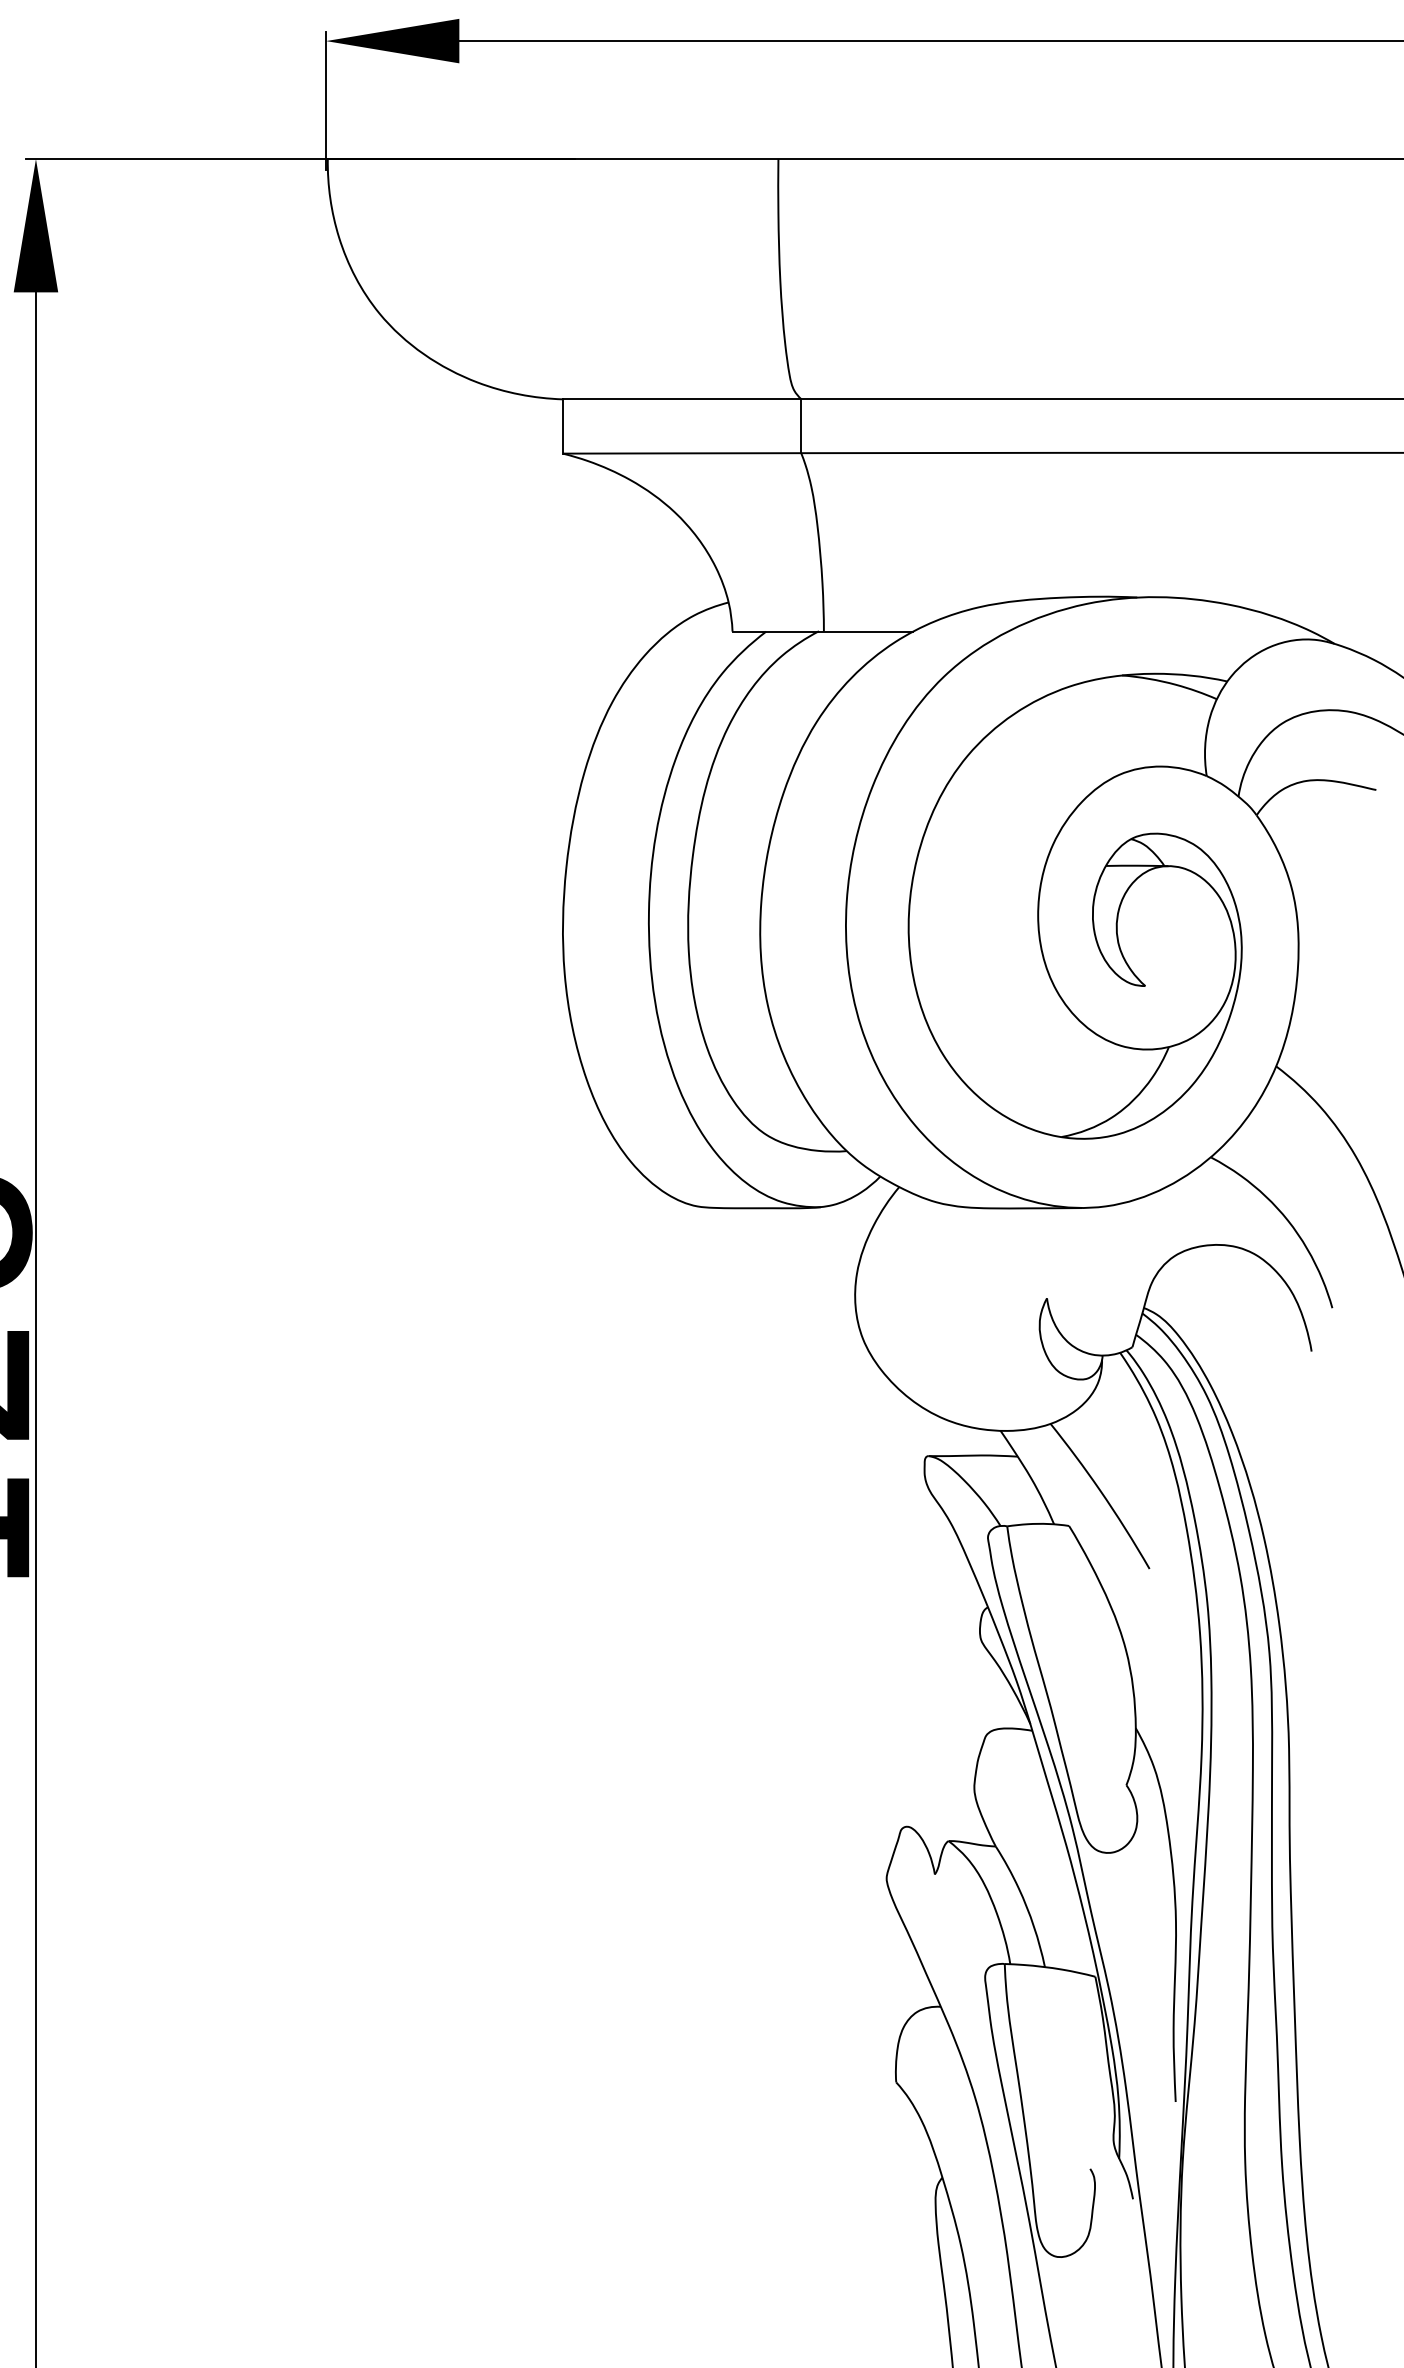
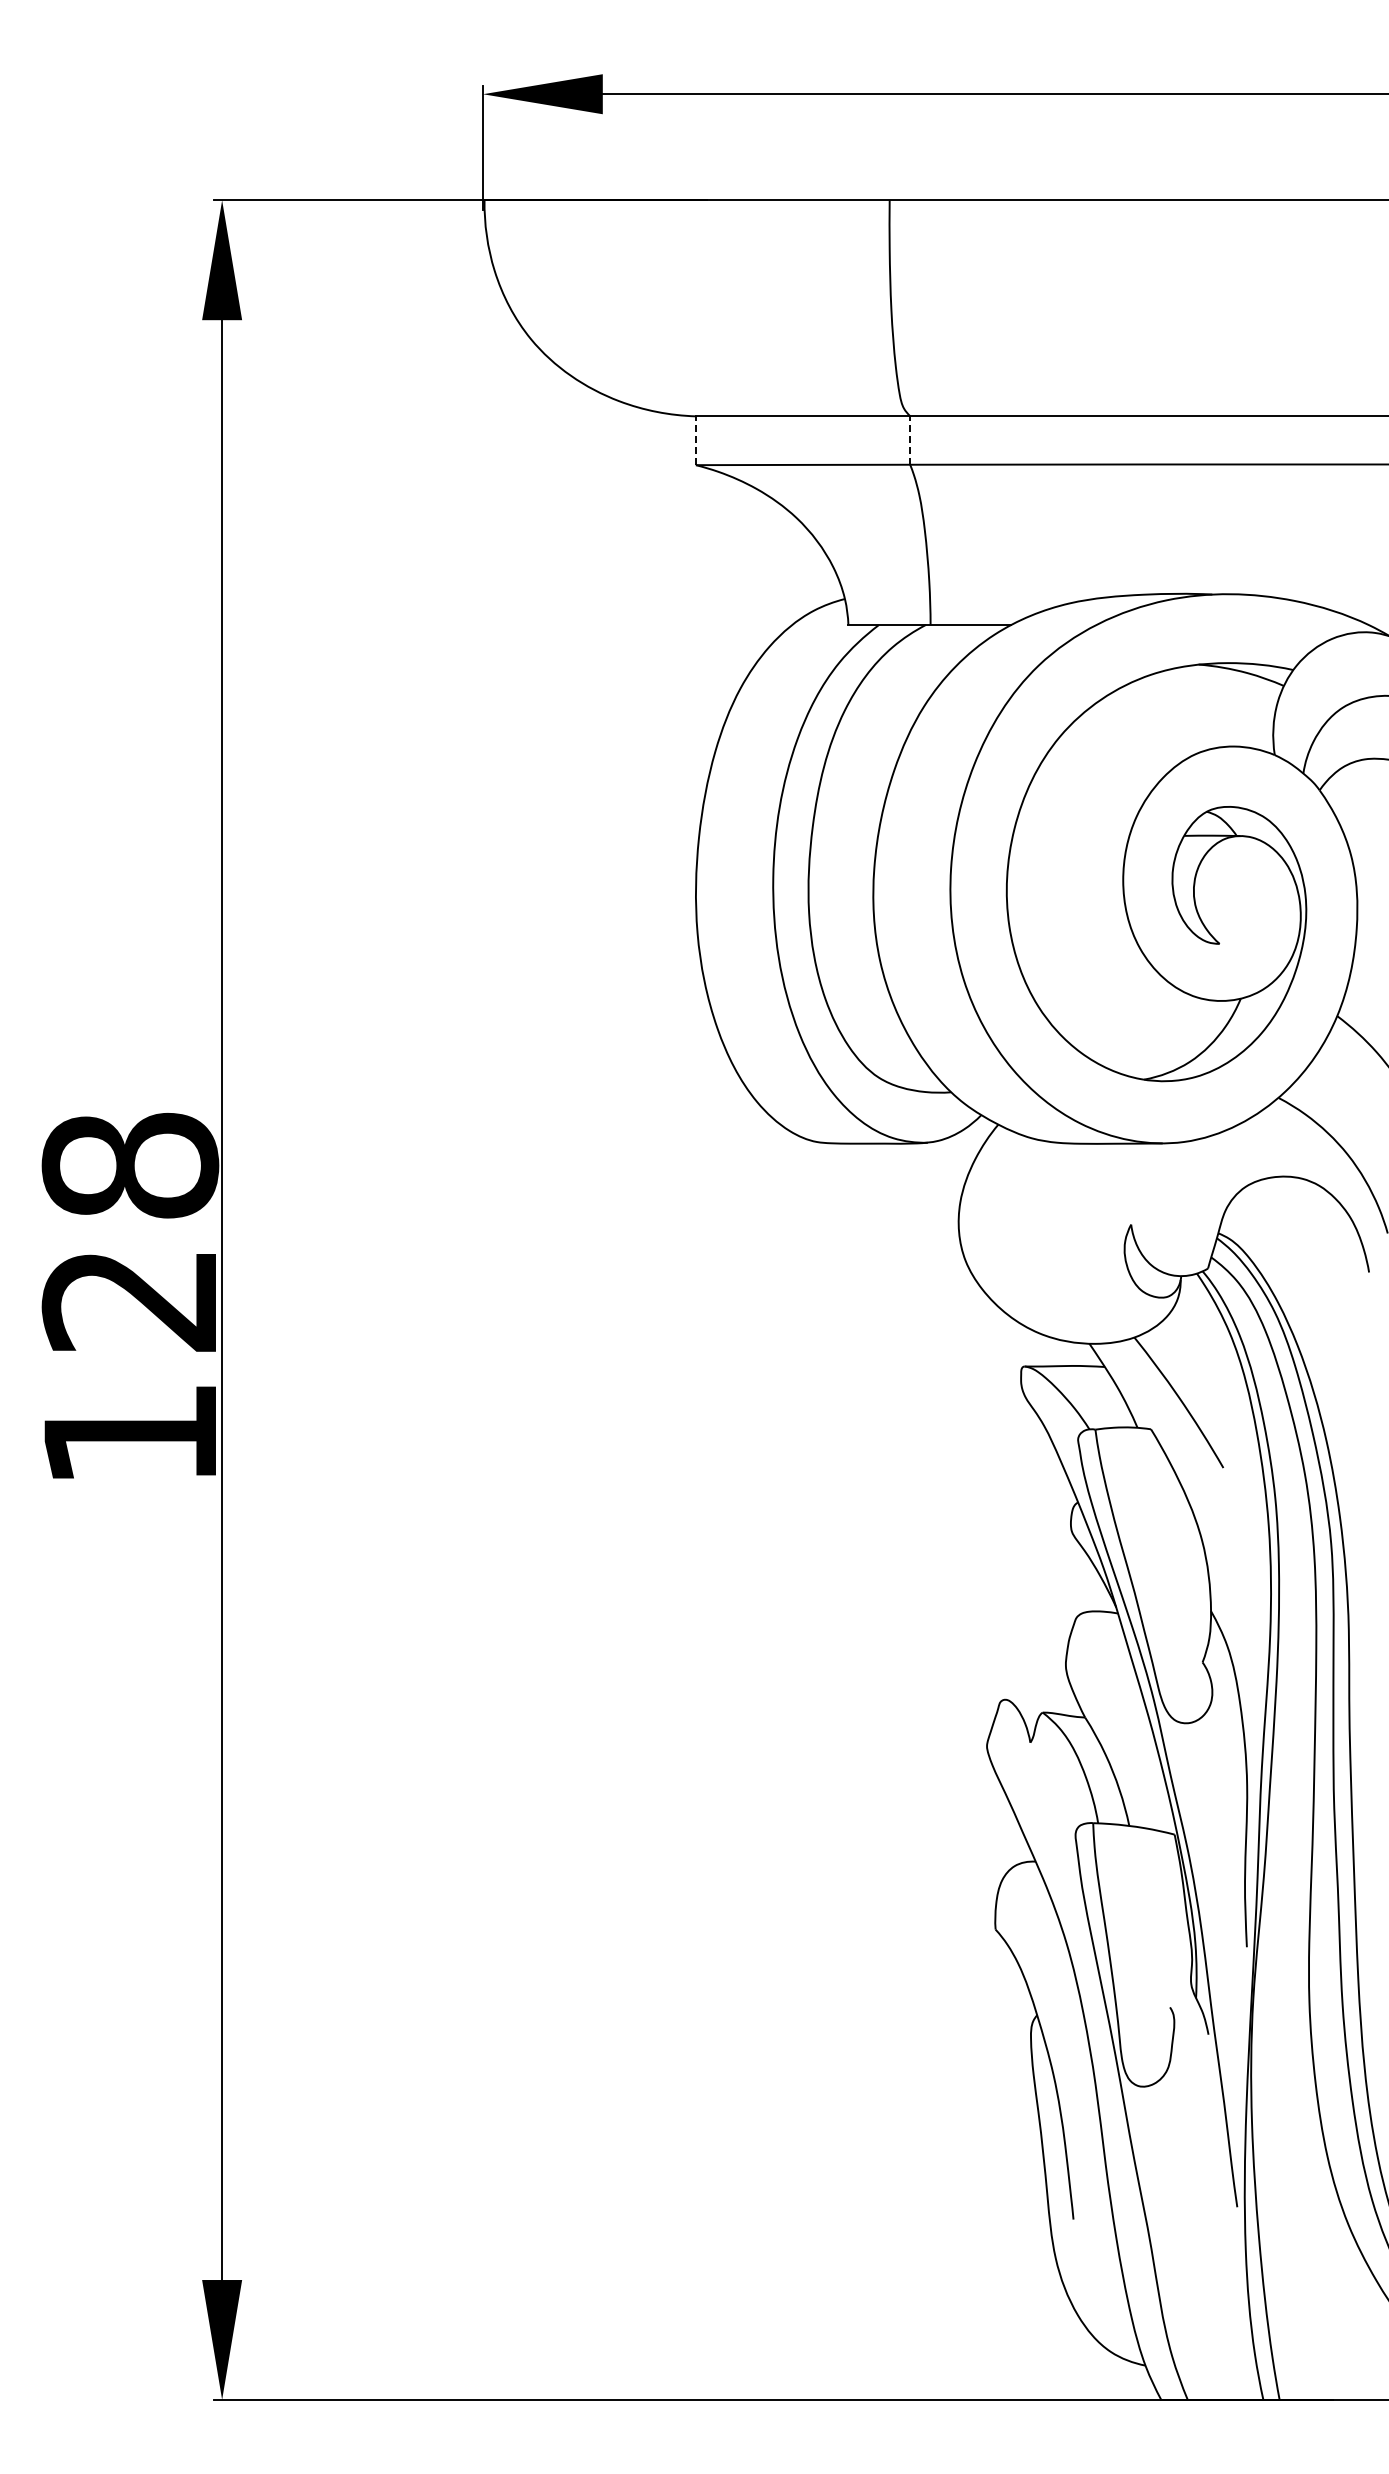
line: (562, 426) -> (695, 440), solid -> dashed
line: (801, 426) -> (910, 440), solid -> dashed

